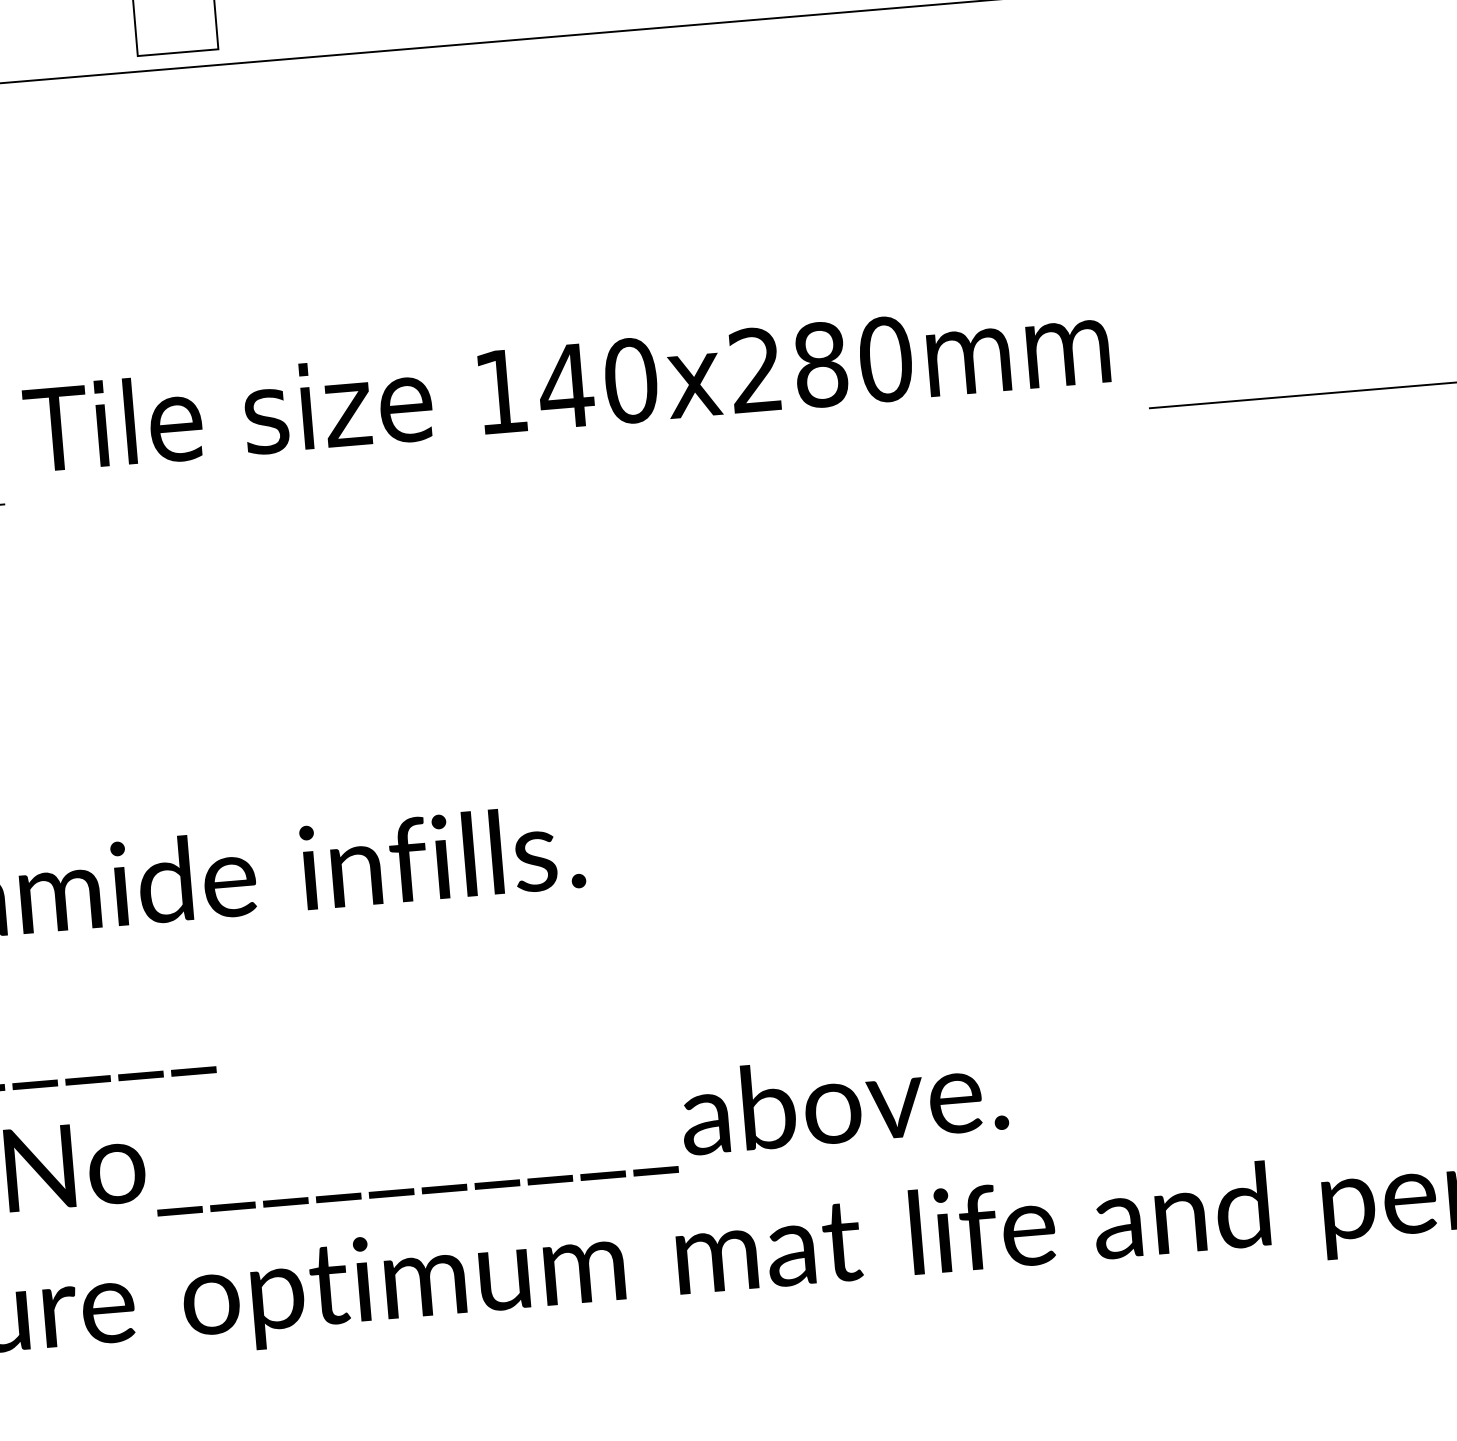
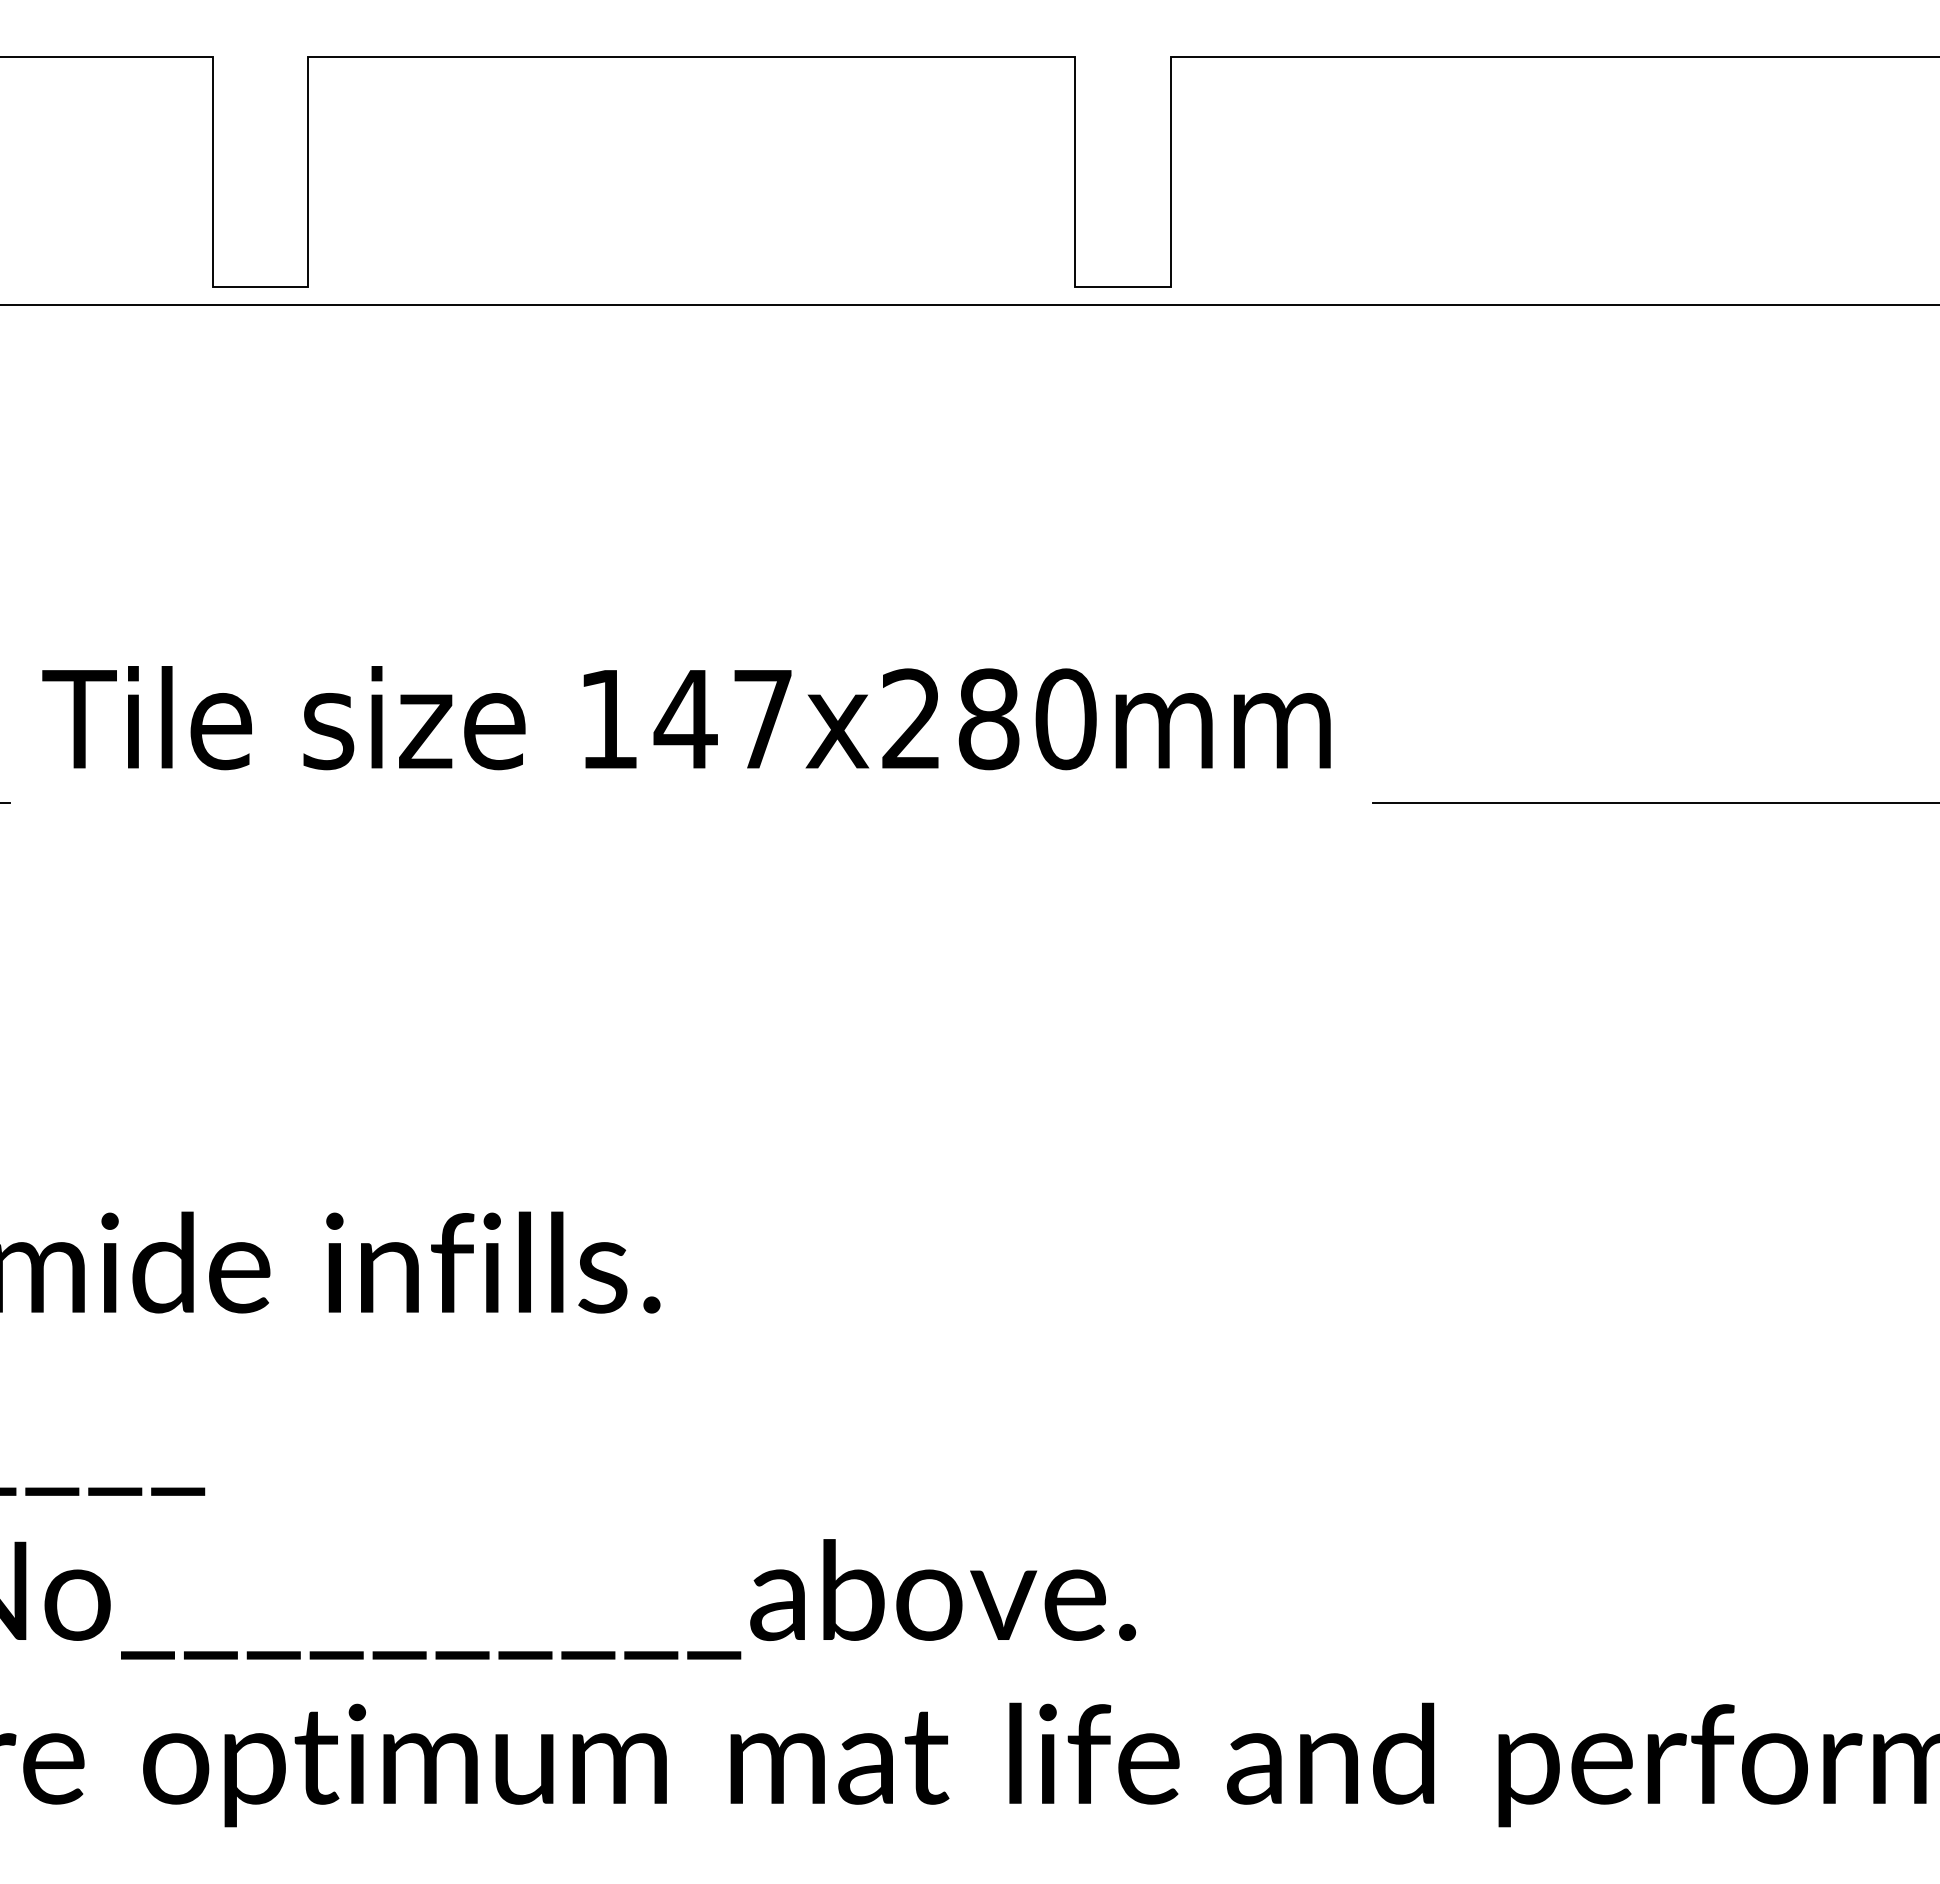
text: (630, 381) -> (762, 719), 140x280mm -> 147x280mm

